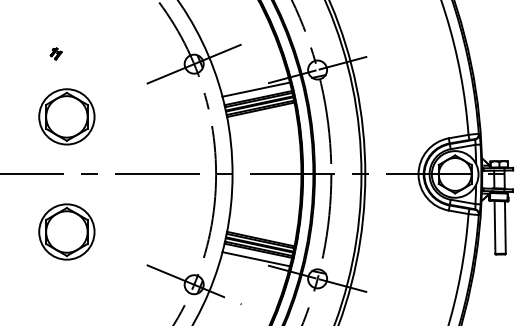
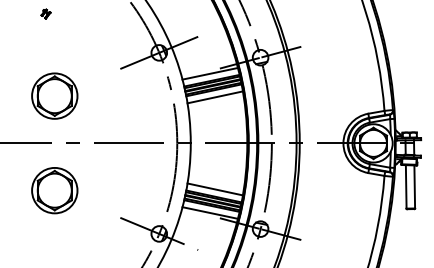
part: (55, 53) -> (45, 13), moved
line: (262, 118) -> (215, 97), added
line: (262, 230) -> (215, 189), added

